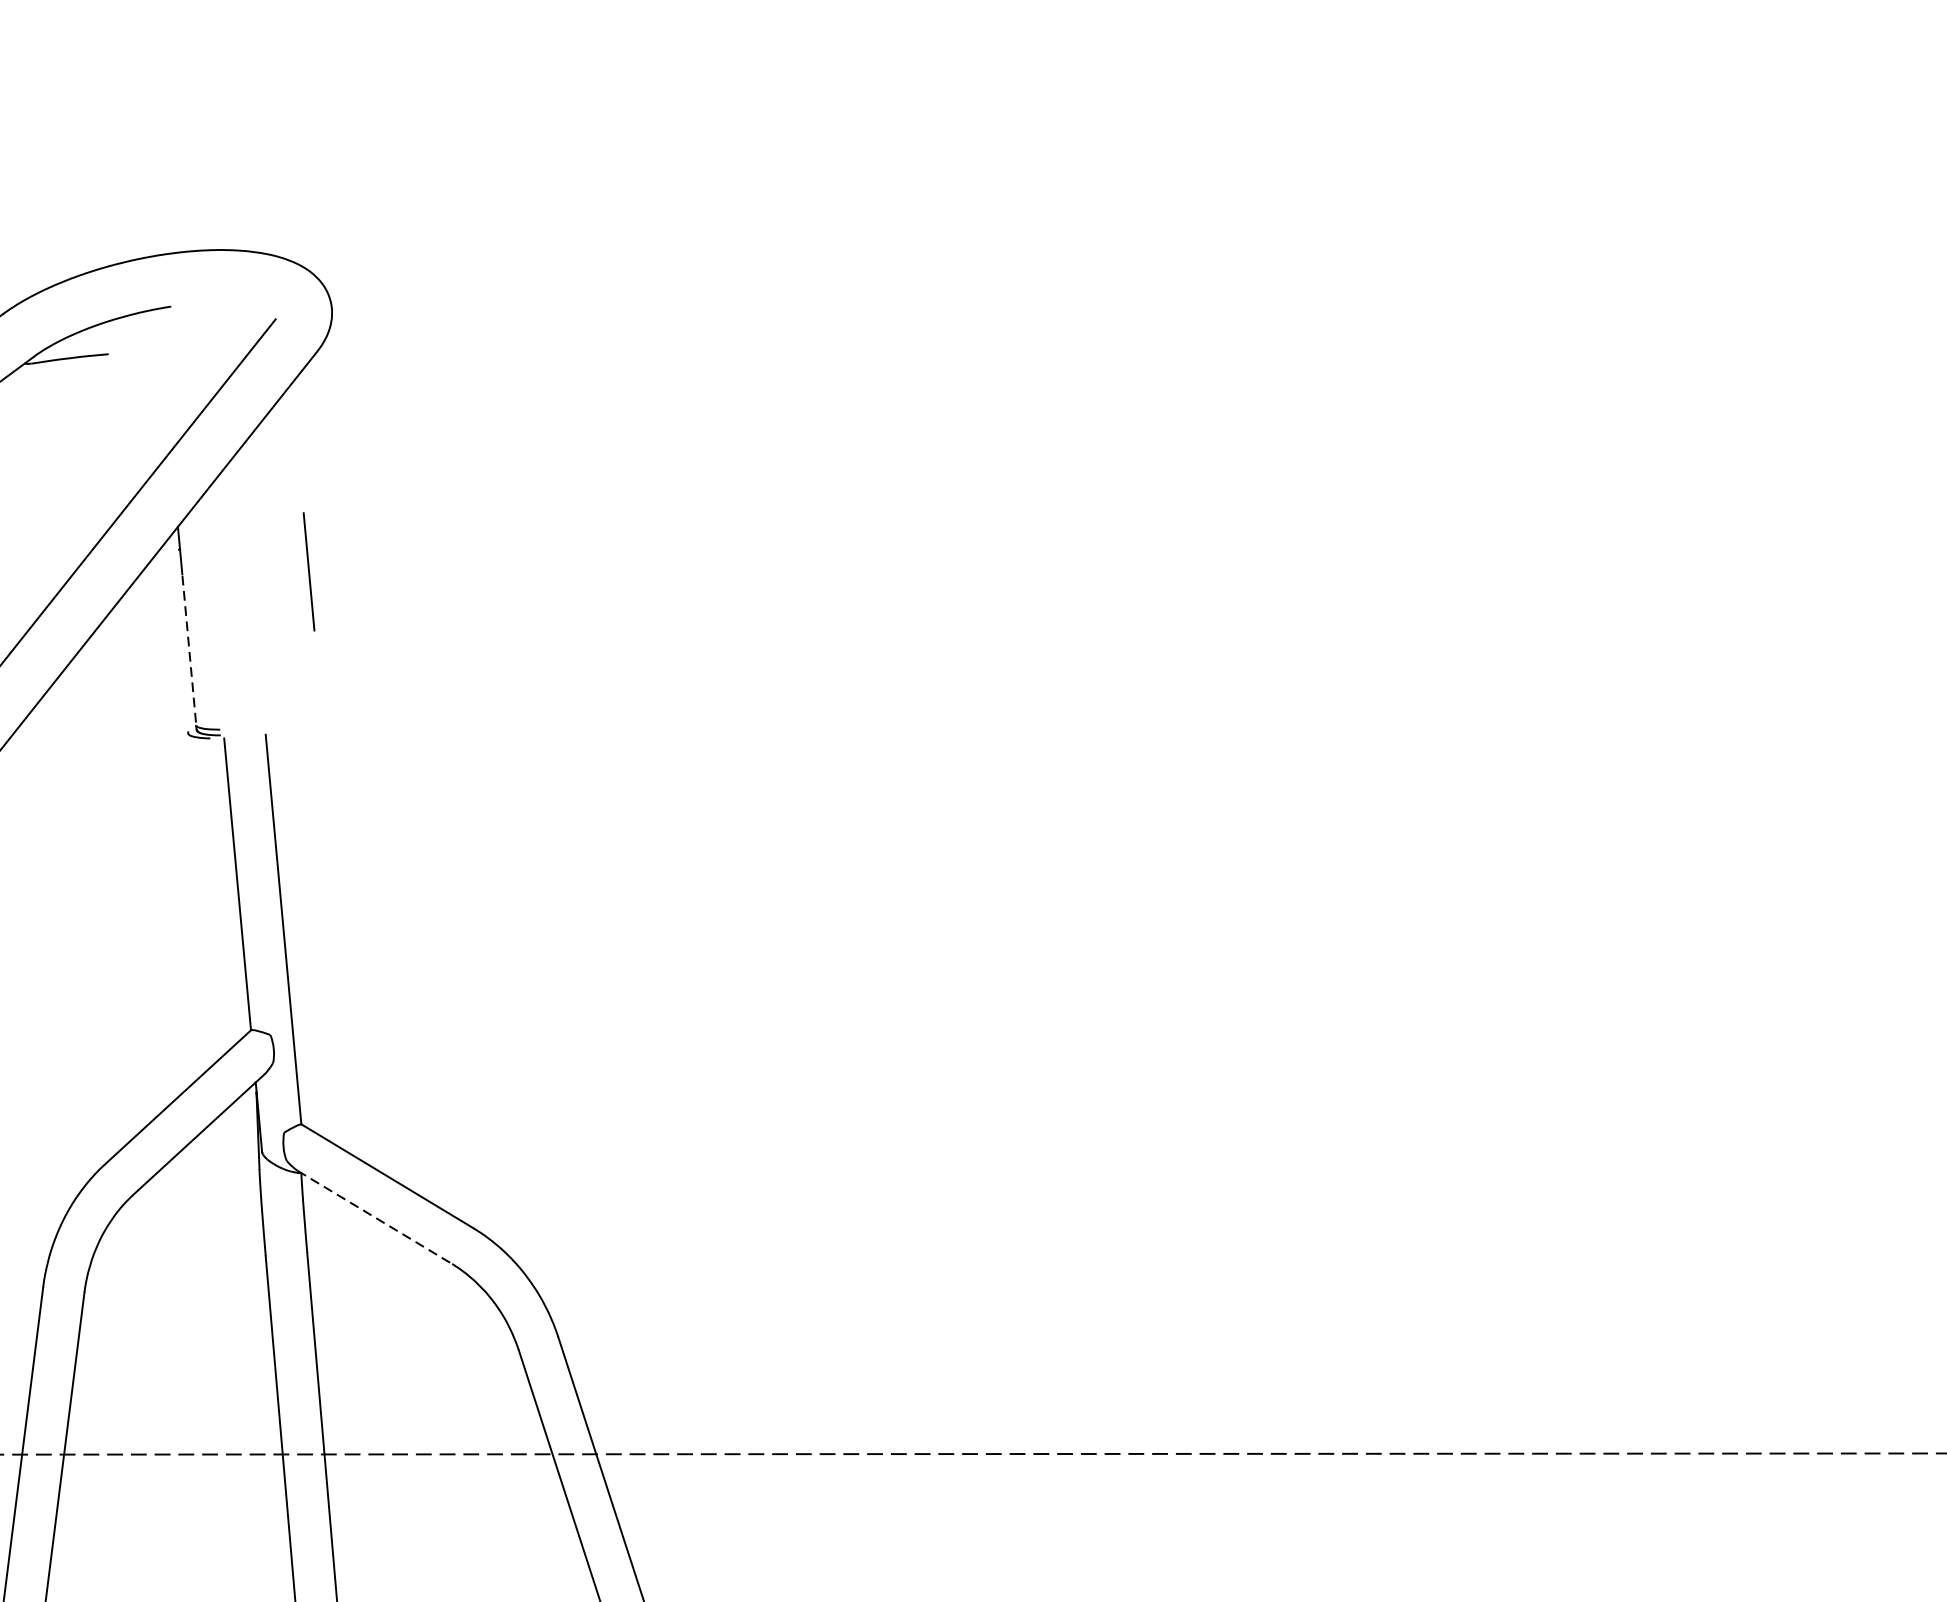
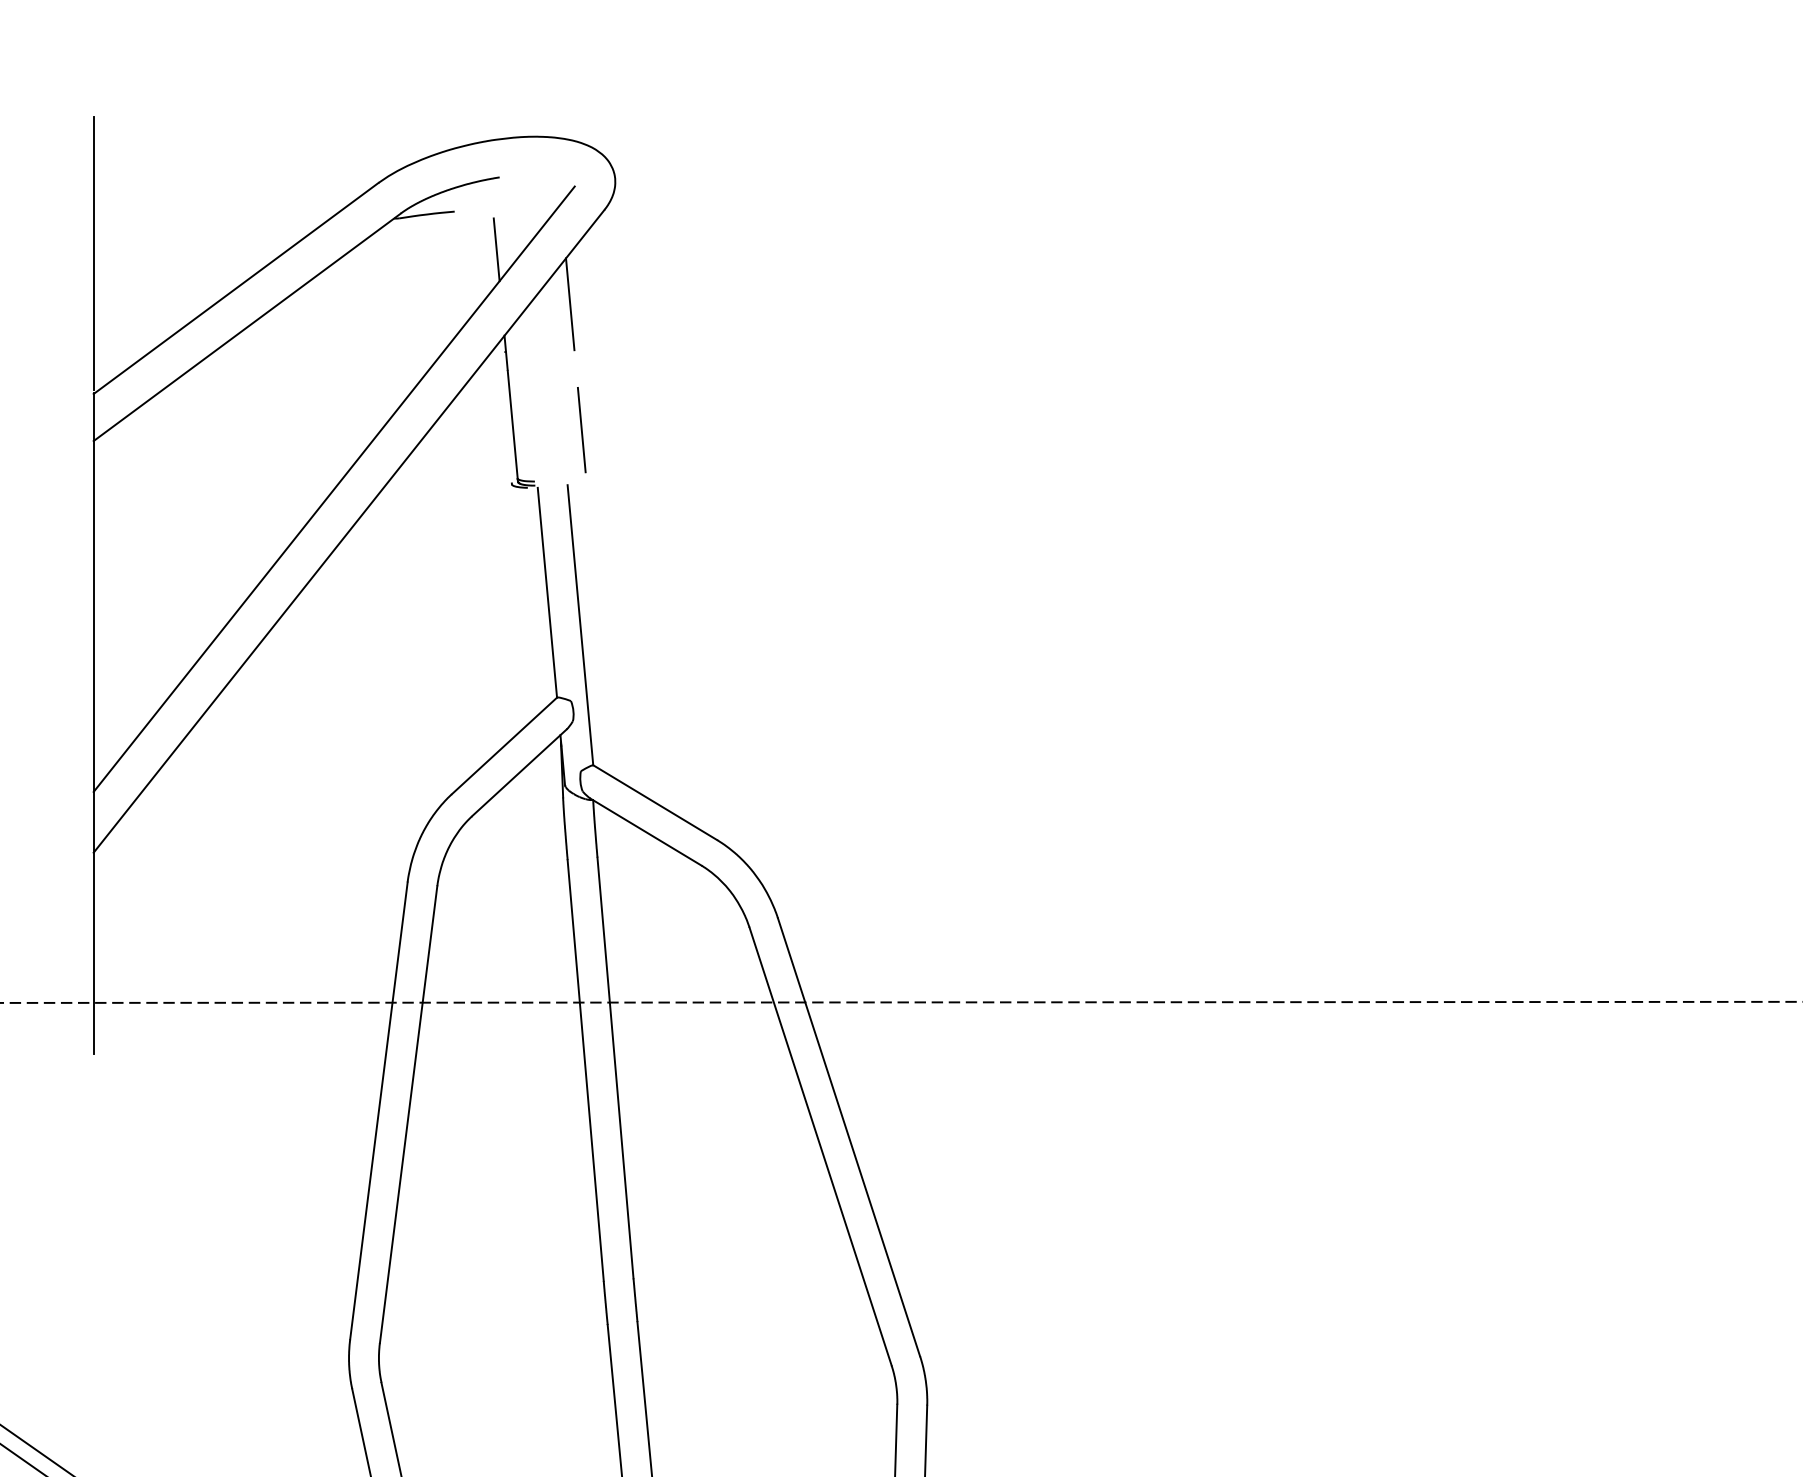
line: (166, 406) -> (496, 249), added
line: (269, 483) -> (570, 304), added
line: (308, 572) -> (581, 430), moved
line: (189, 651) -> (512, 425), dashed -> solid
line: (375, 1217) -> (646, 832), dashed -> solid

